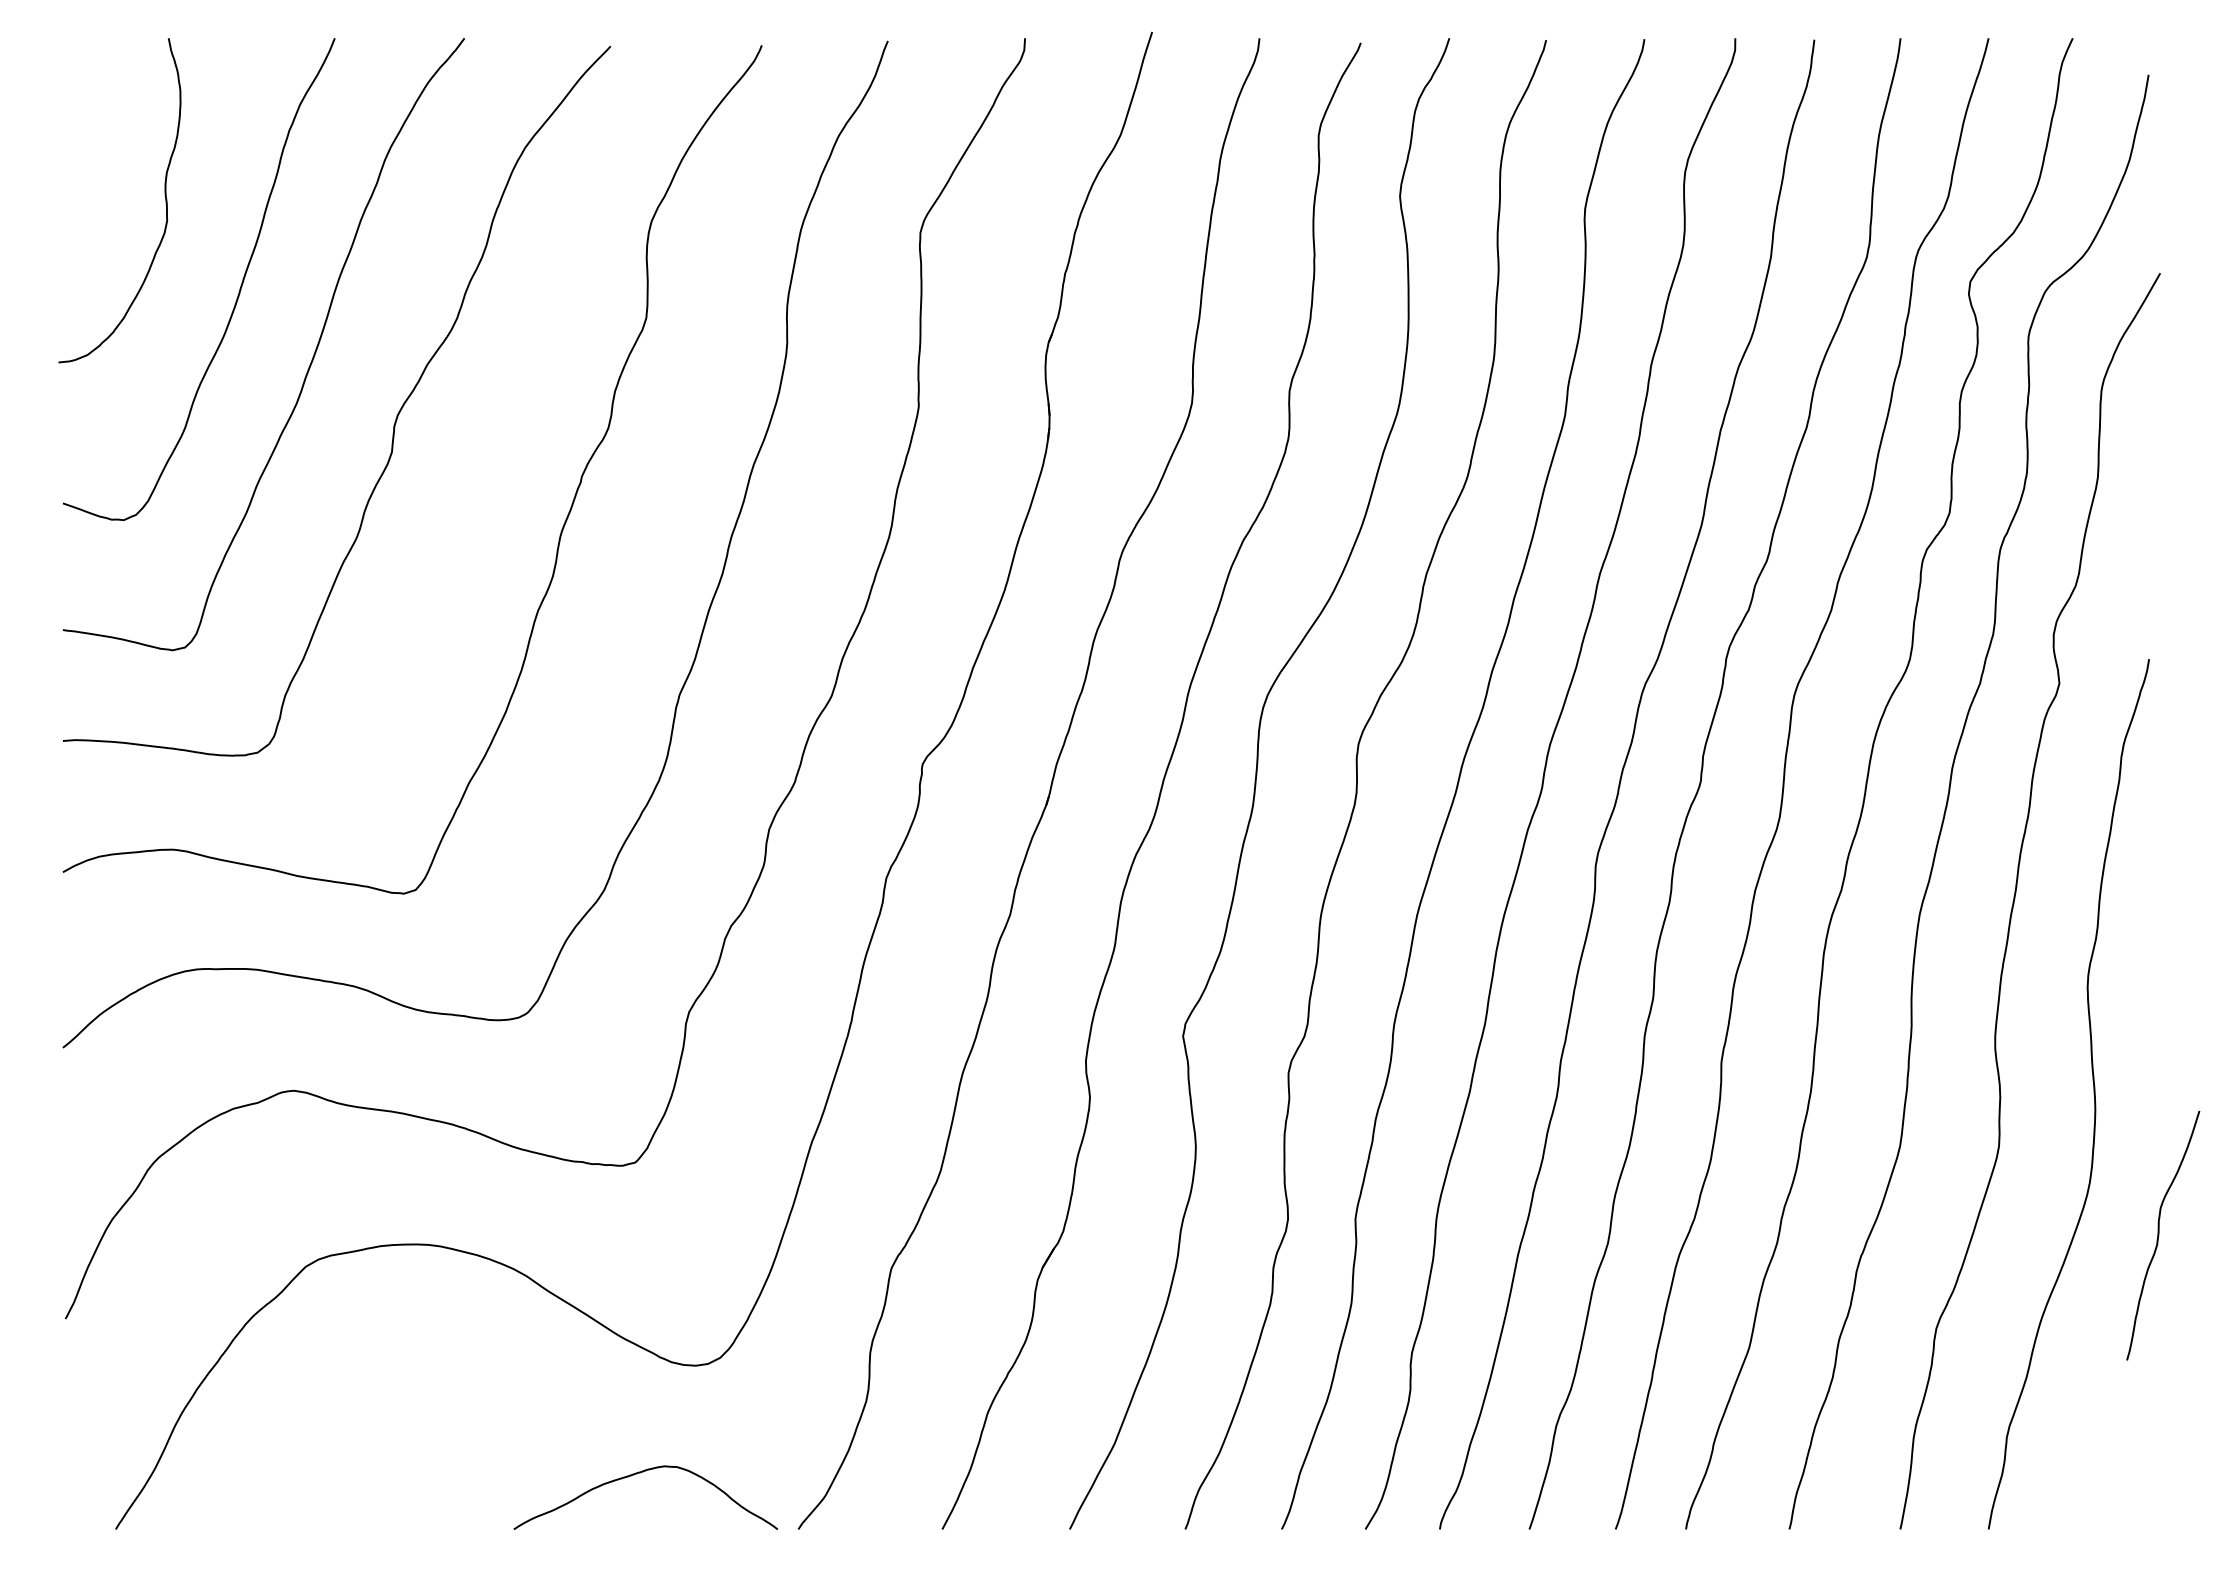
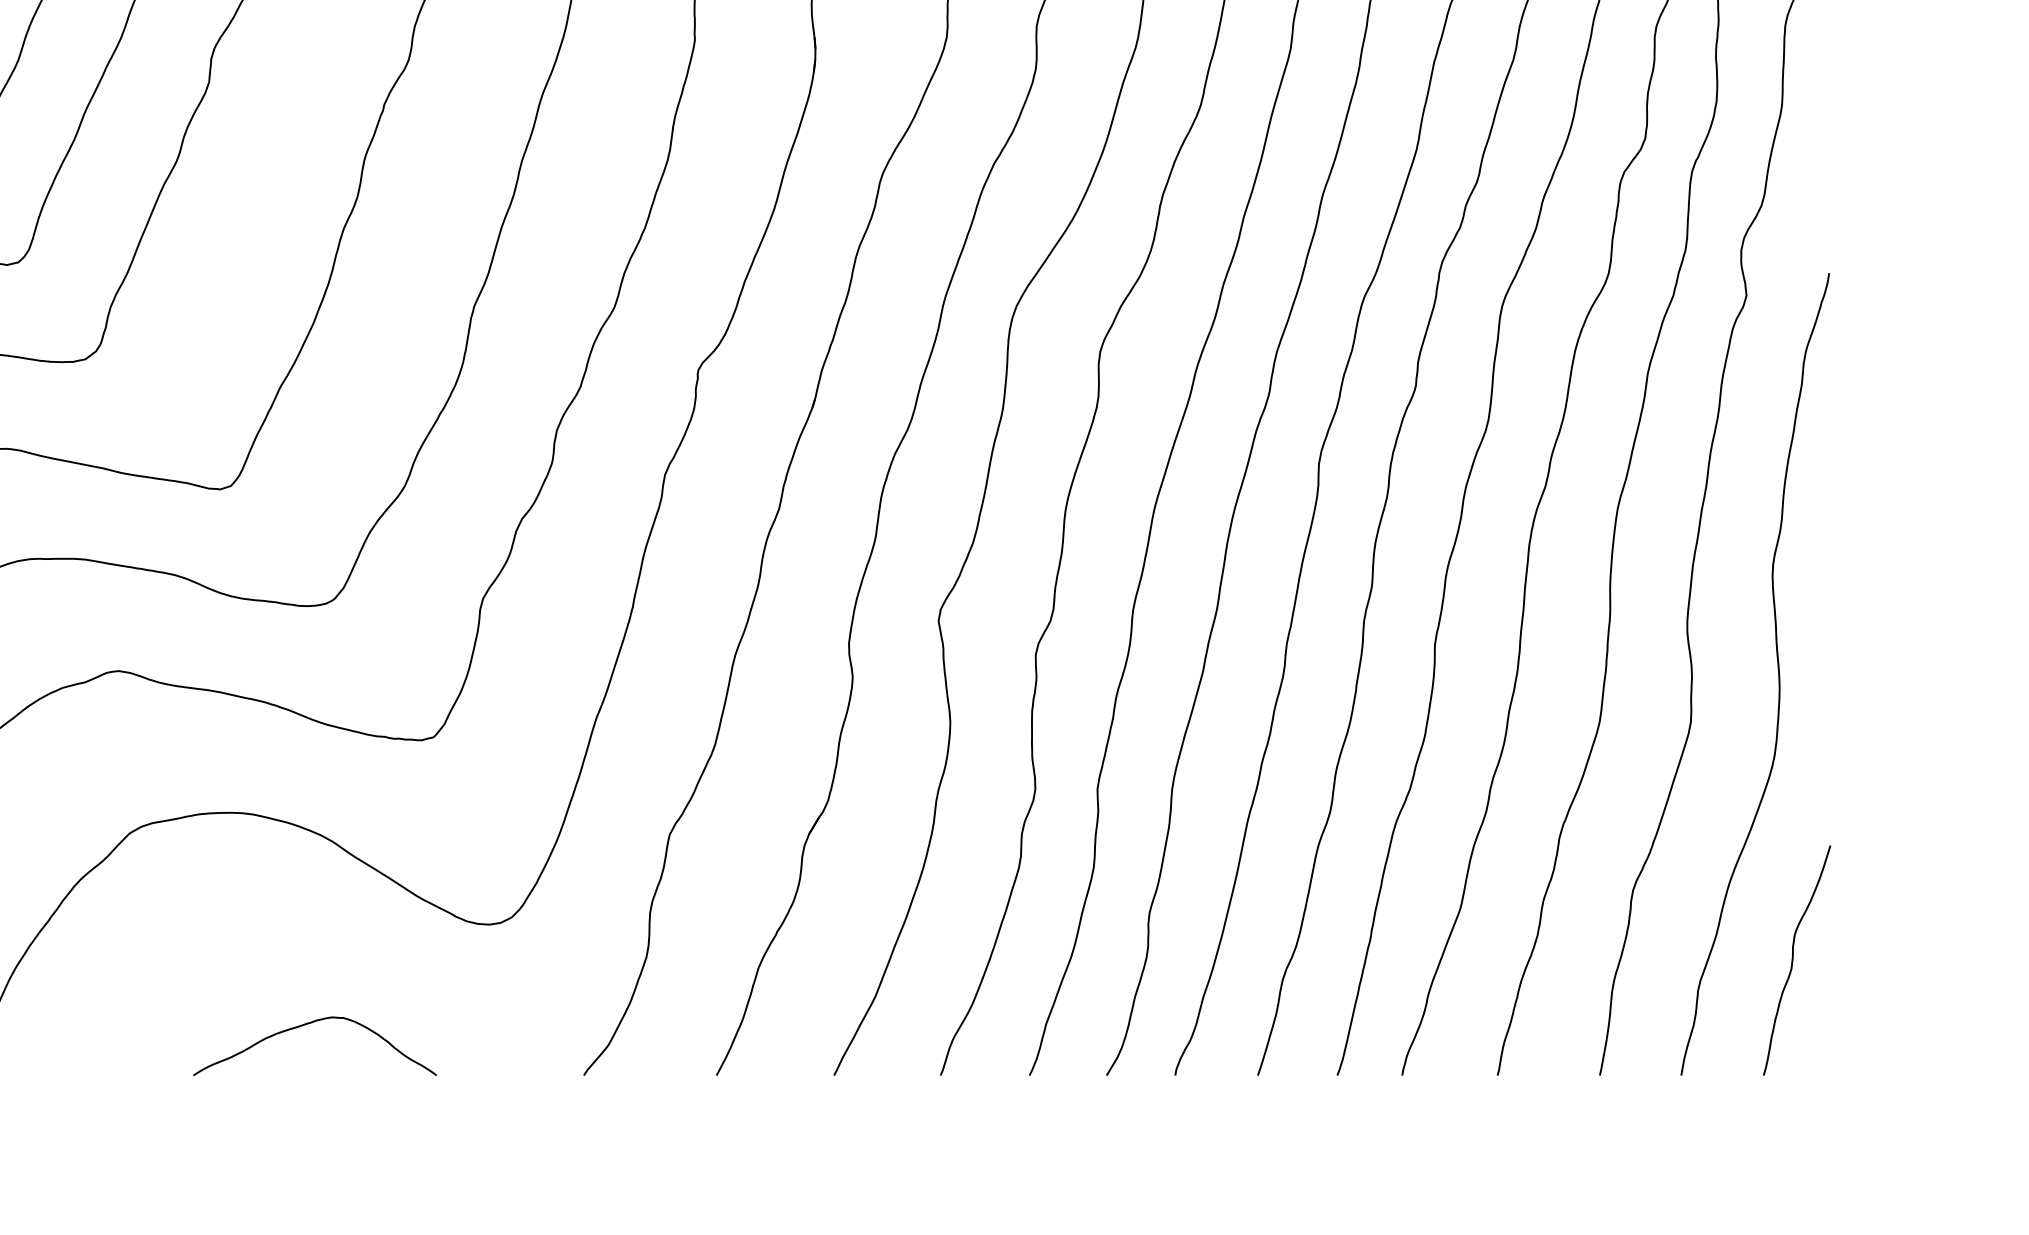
curve: (2159, 1235) -> (1793, 960), moved
curve: (640, 1473) -> (310, 1024), moved

